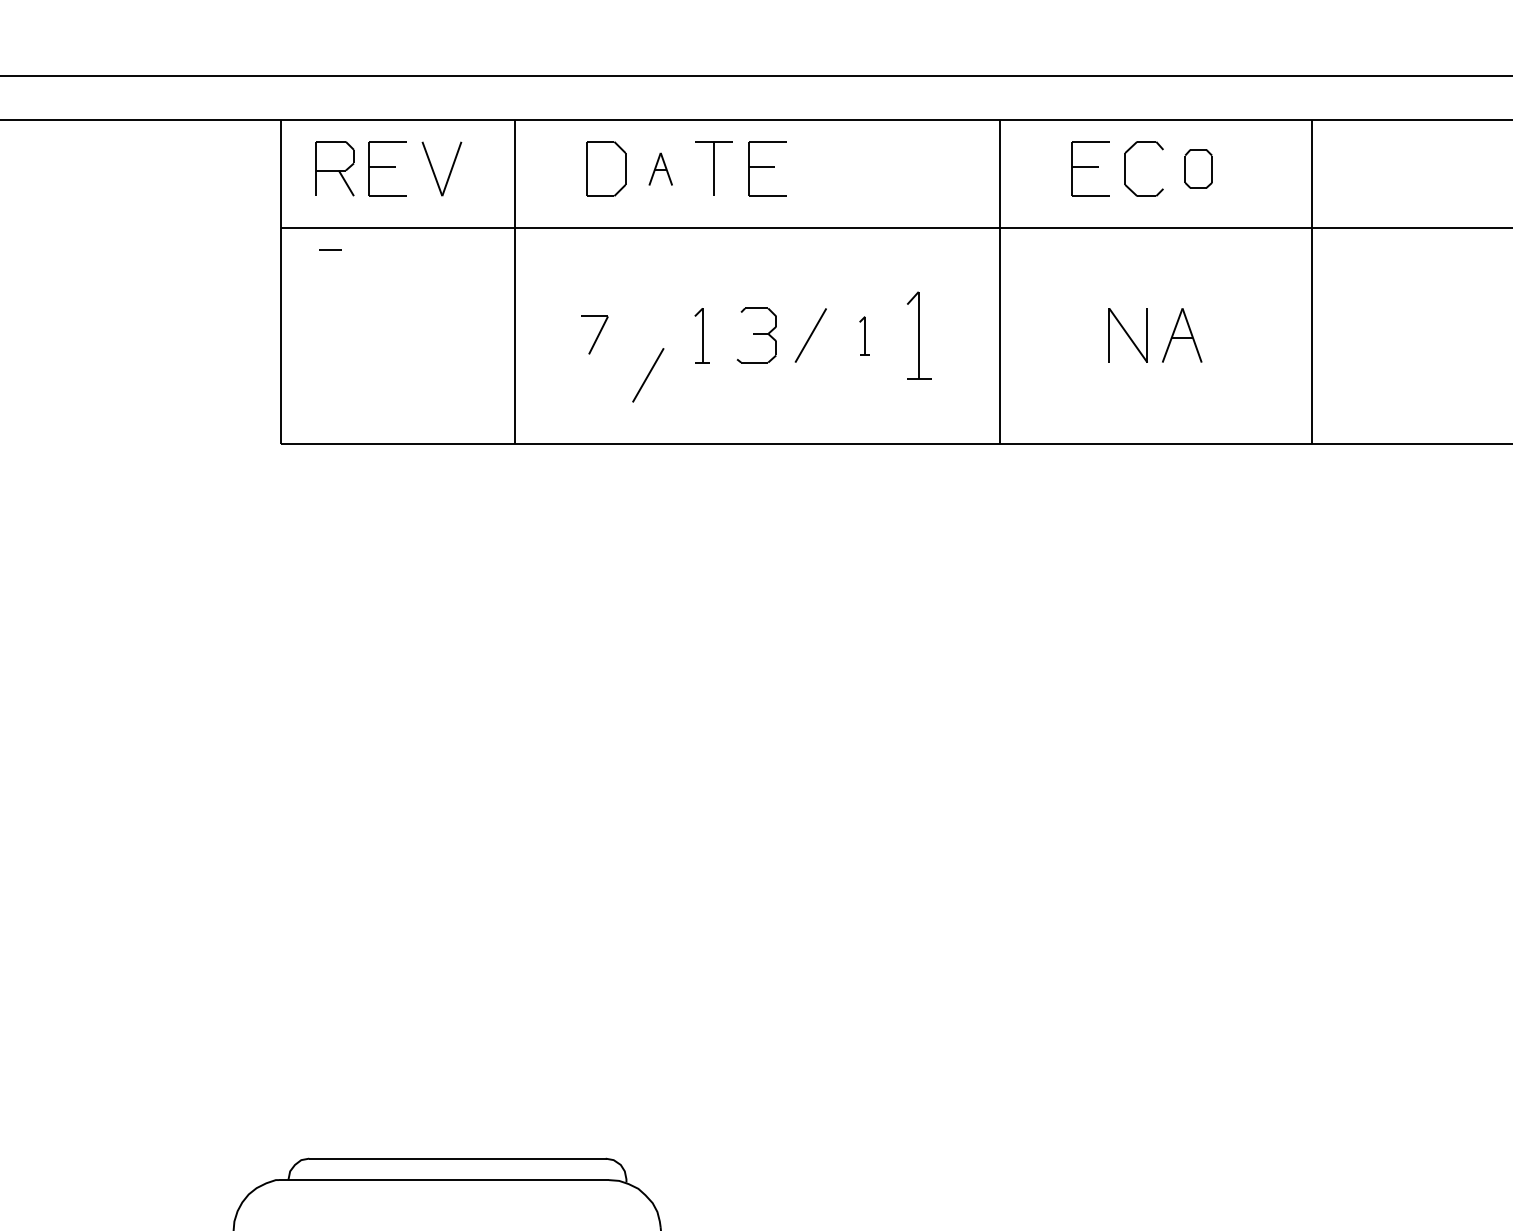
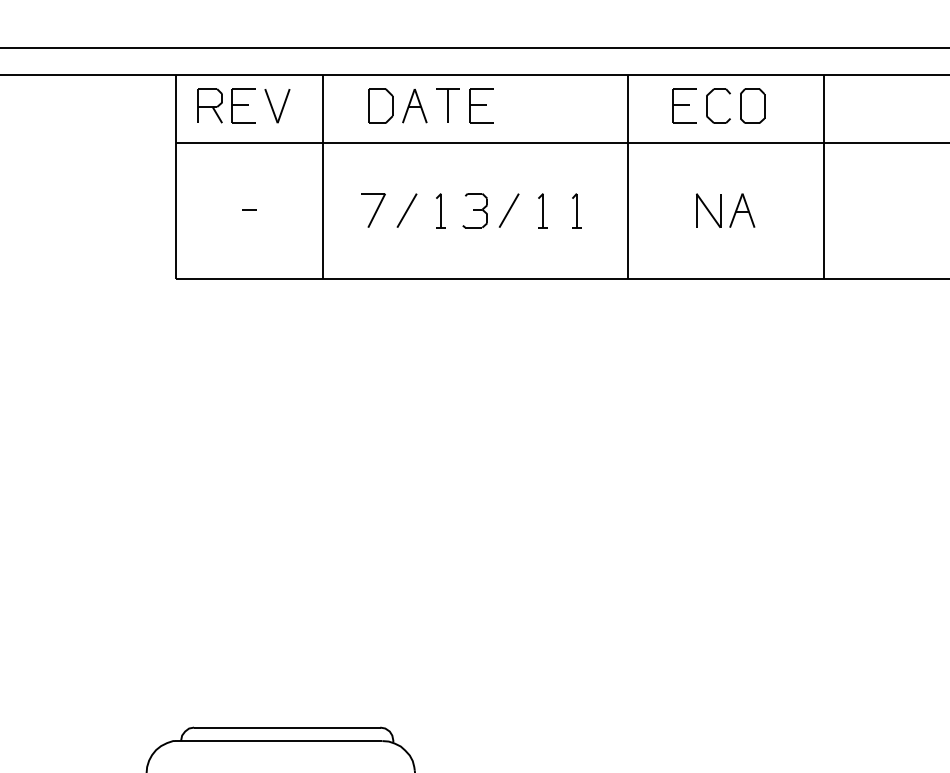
part: (1198, 168) -> (752, 105), size x1.43
part: (660, 169) -> (414, 106), size x1.67
line: (330, 249) -> (249, 209), moved
part: (594, 335) -> (373, 210), size x1.43
part: (863, 335) -> (542, 210), size x1.43
part: (918, 335) -> (576, 210), size x0.62
line: (647, 375) -> (406, 210), moved

